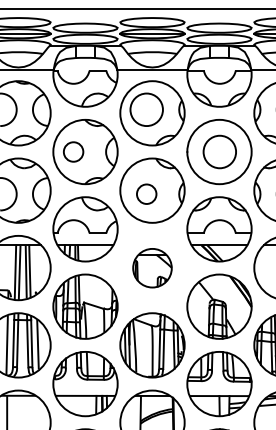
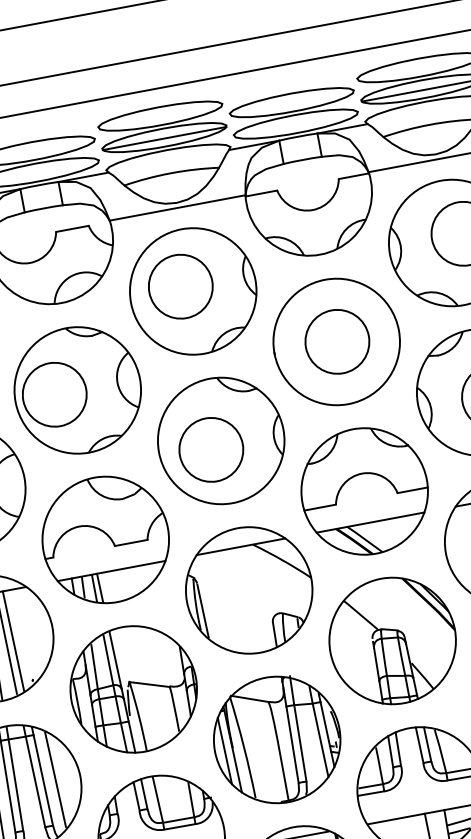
circle: (73, 151) -> (54, 393), size x1.67
circle: (146, 194) -> (211, 450), size x1.67
part: (152, 268) -> (249, 591), size x1.67

